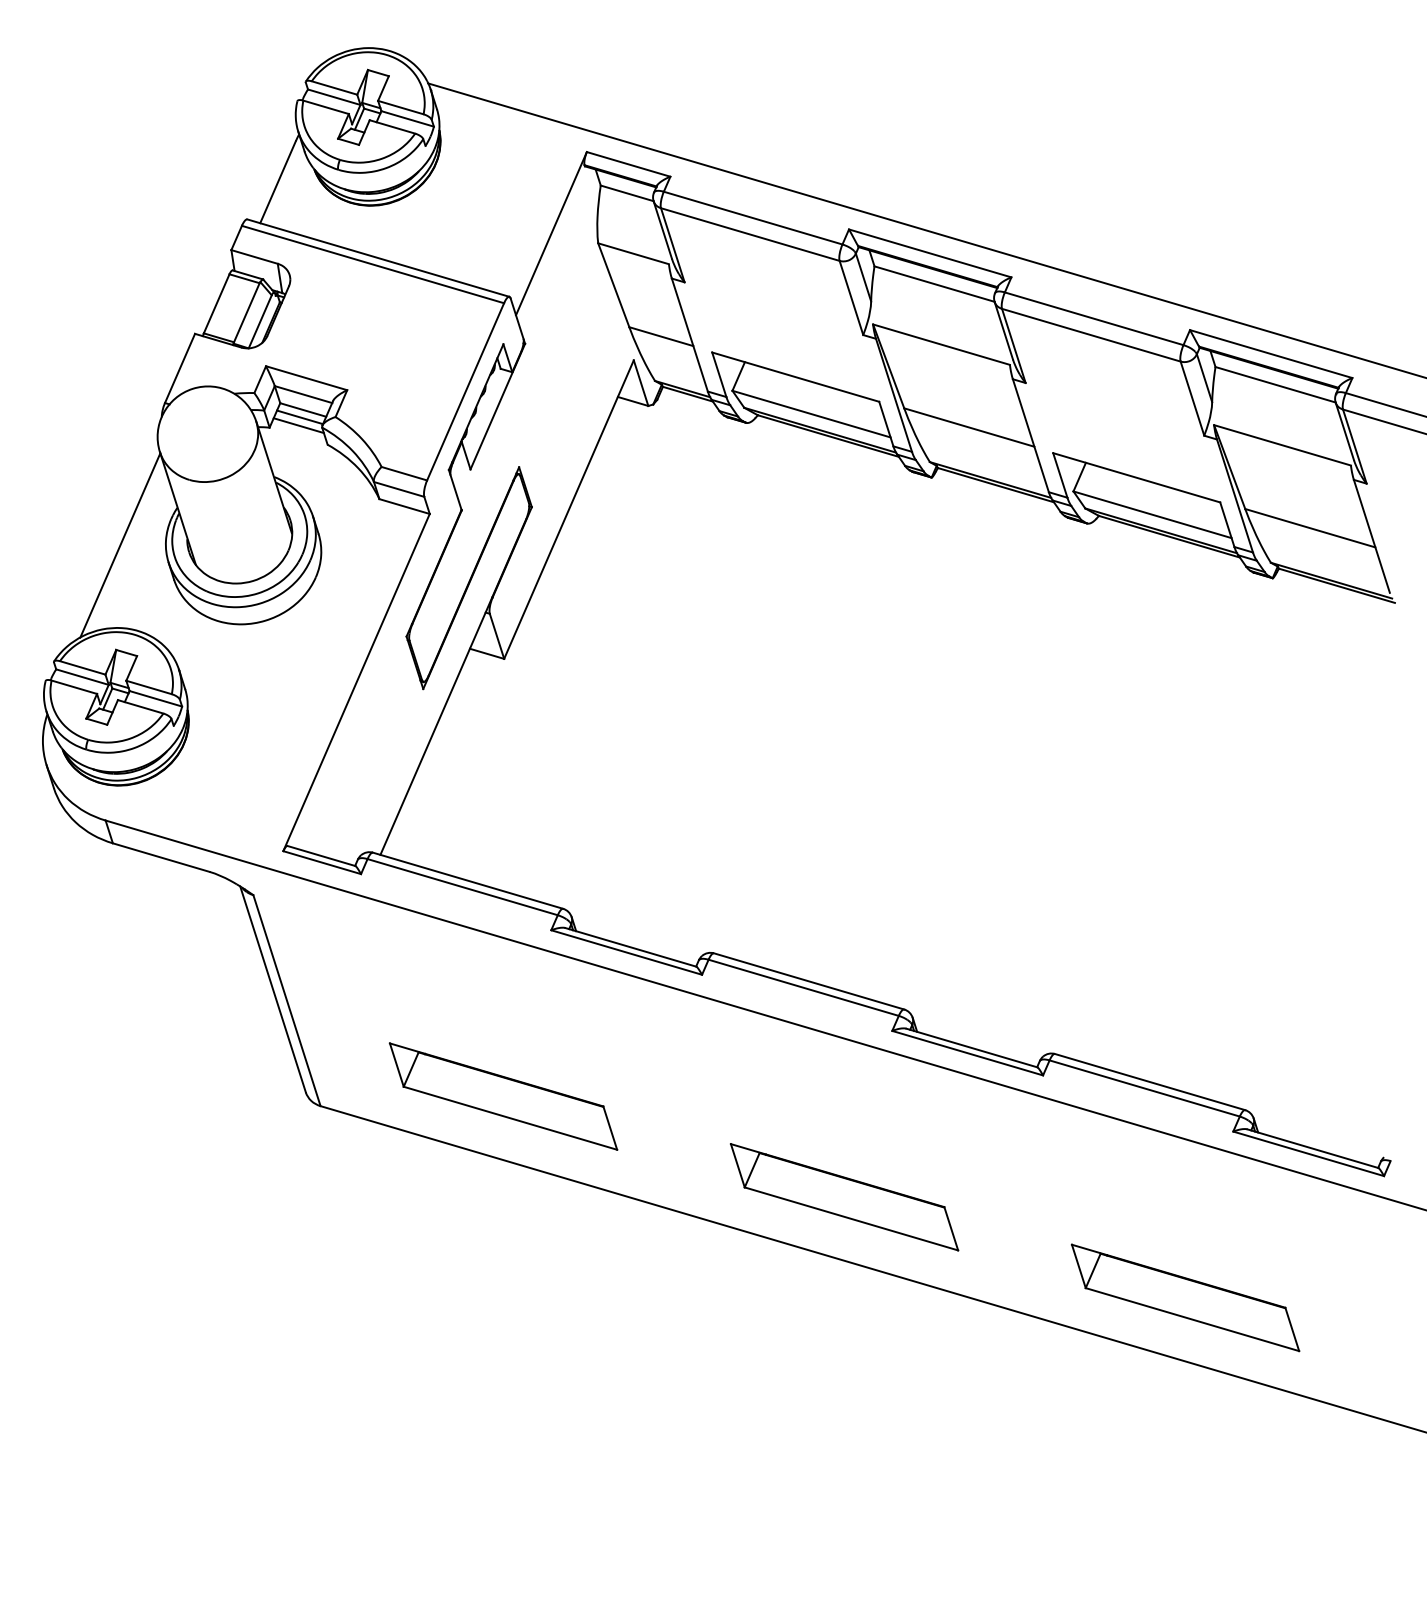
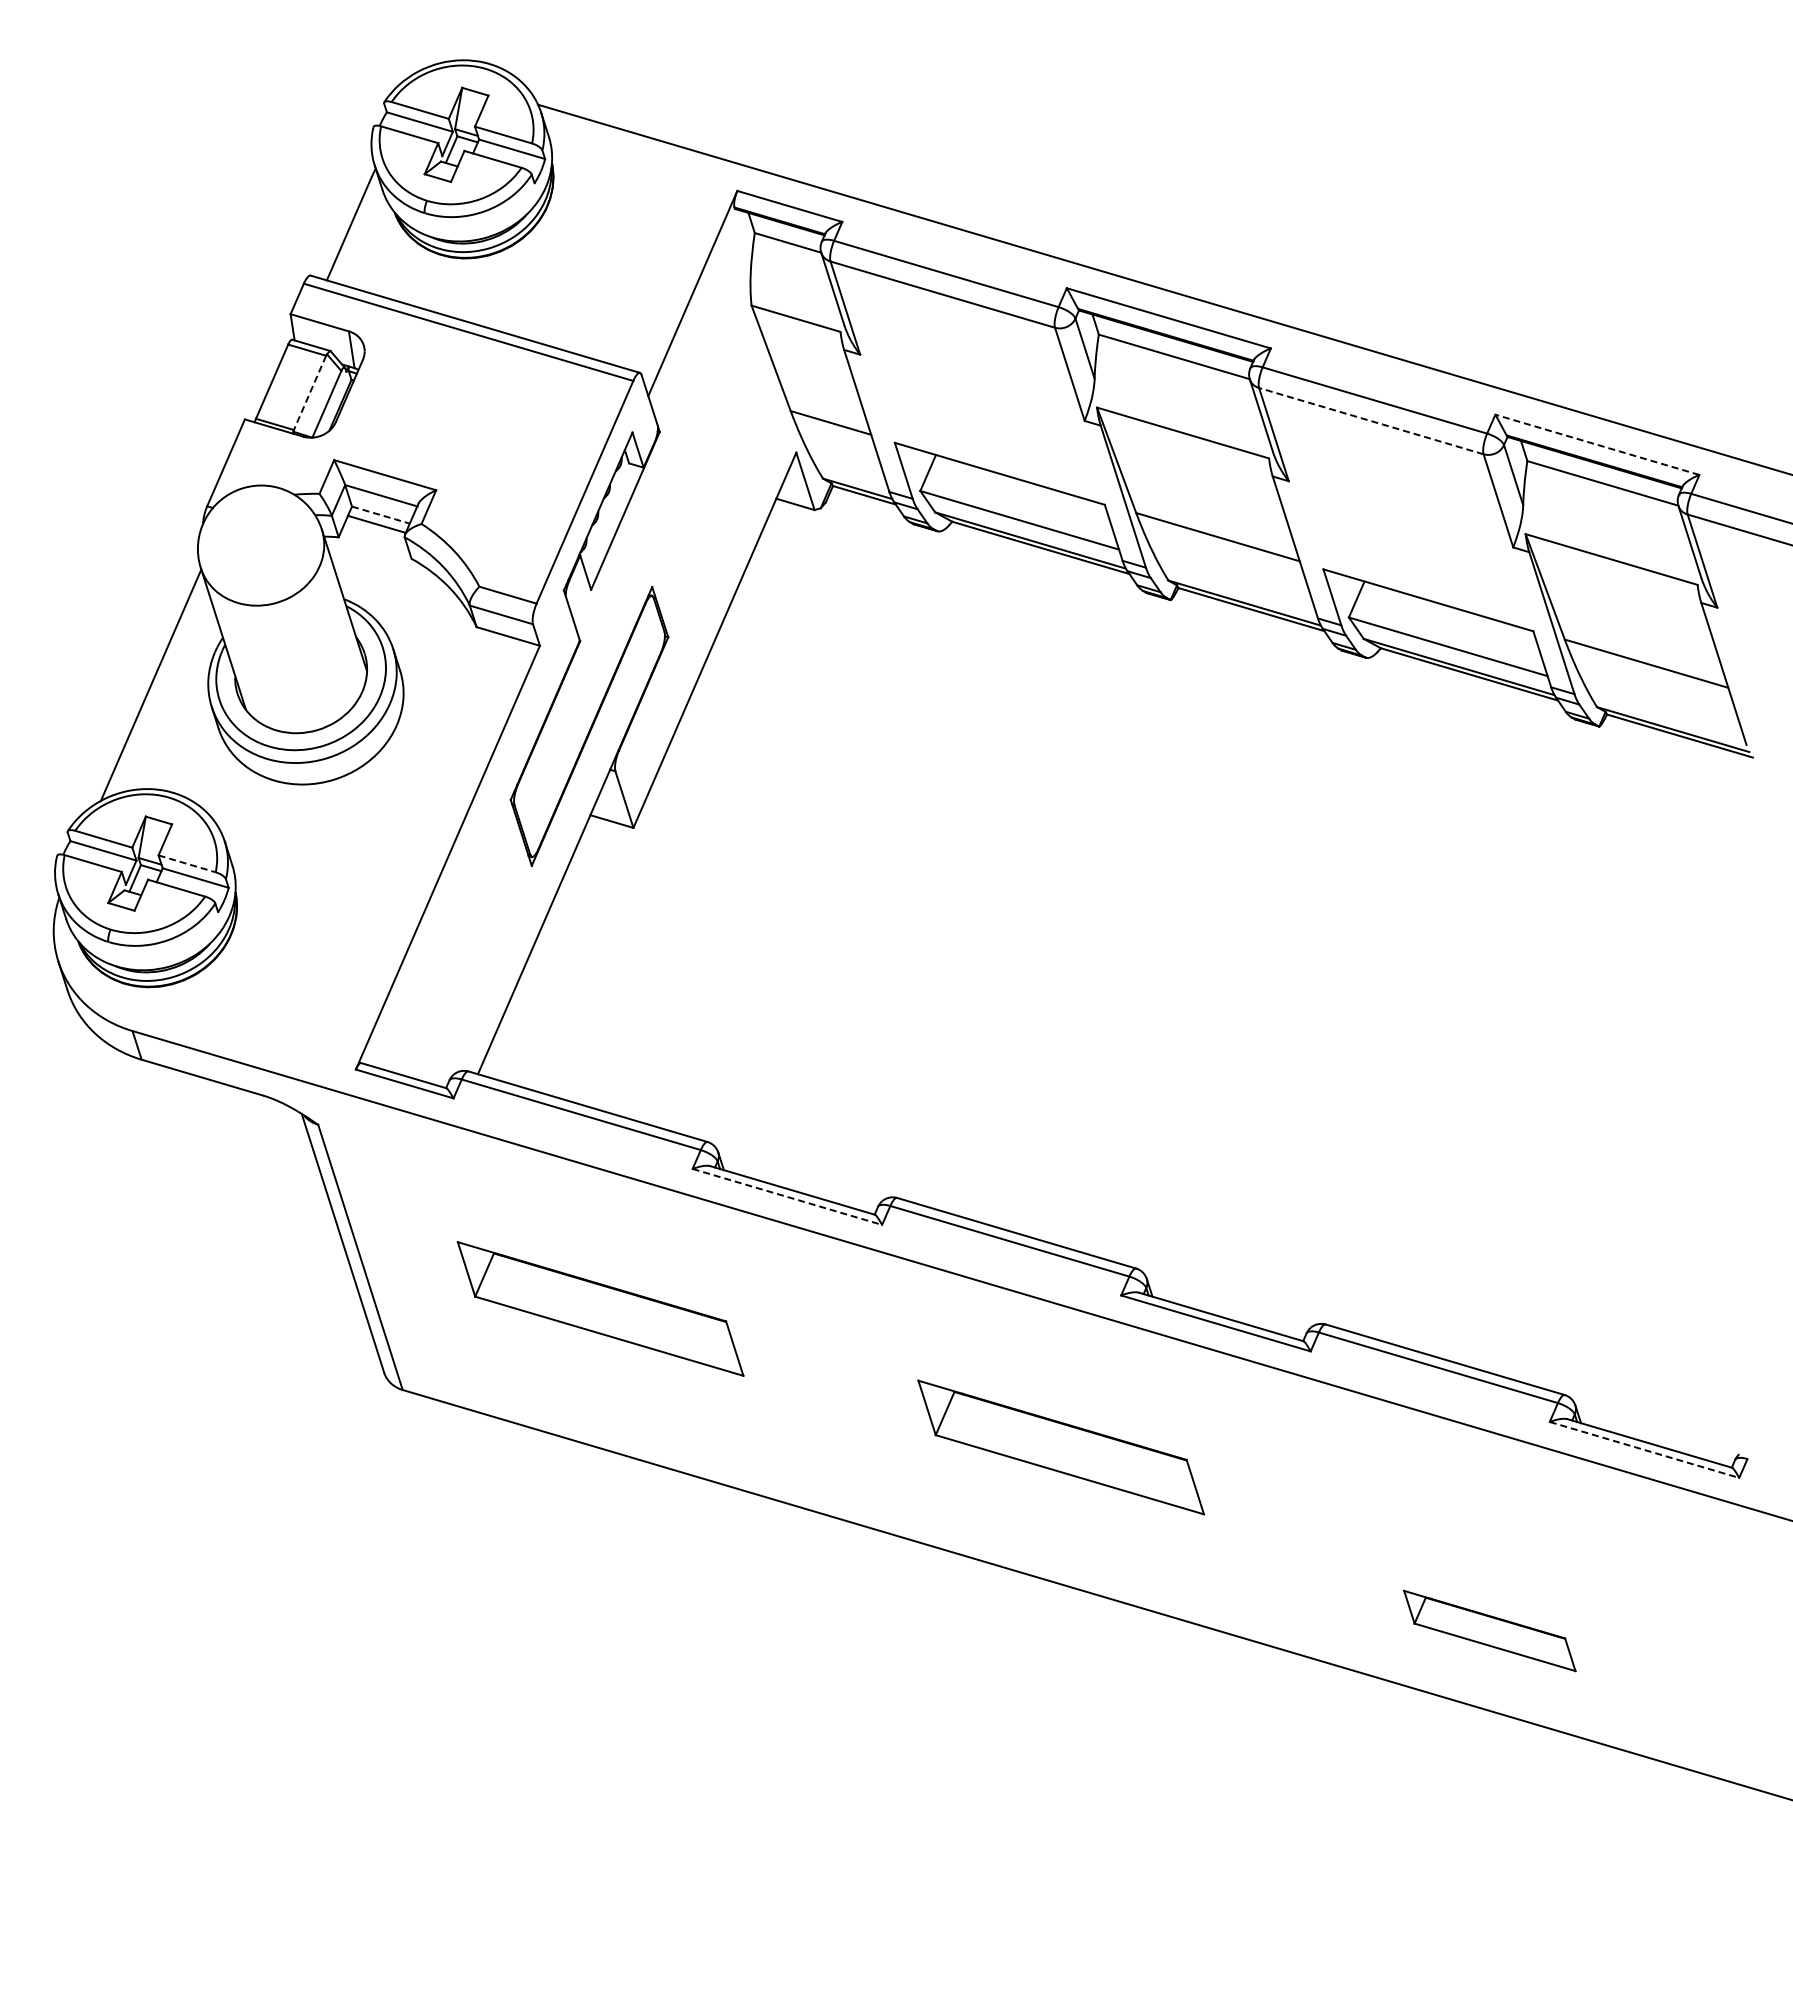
line: (246, 313) -> (309, 393), solid -> dashed
line: (1090, 335) -> (1370, 421), solid -> dashed
line: (1270, 353) -> (1596, 444), solid -> dashed
line: (303, 410) -> (381, 515), solid -> dashed
line: (298, 425) -> (374, 534), removed
line: (149, 687) -> (187, 863), solid -> dashed
line: (626, 952) -> (787, 1196), solid -> dashed
part: (503, 1096) -> (600, 1308), moved
line: (1308, 1153) -> (1644, 1449), solid -> dashed
part: (843, 1197) -> (1060, 1447), moved
part: (1185, 1297) -> (1489, 1630), size x0.6

